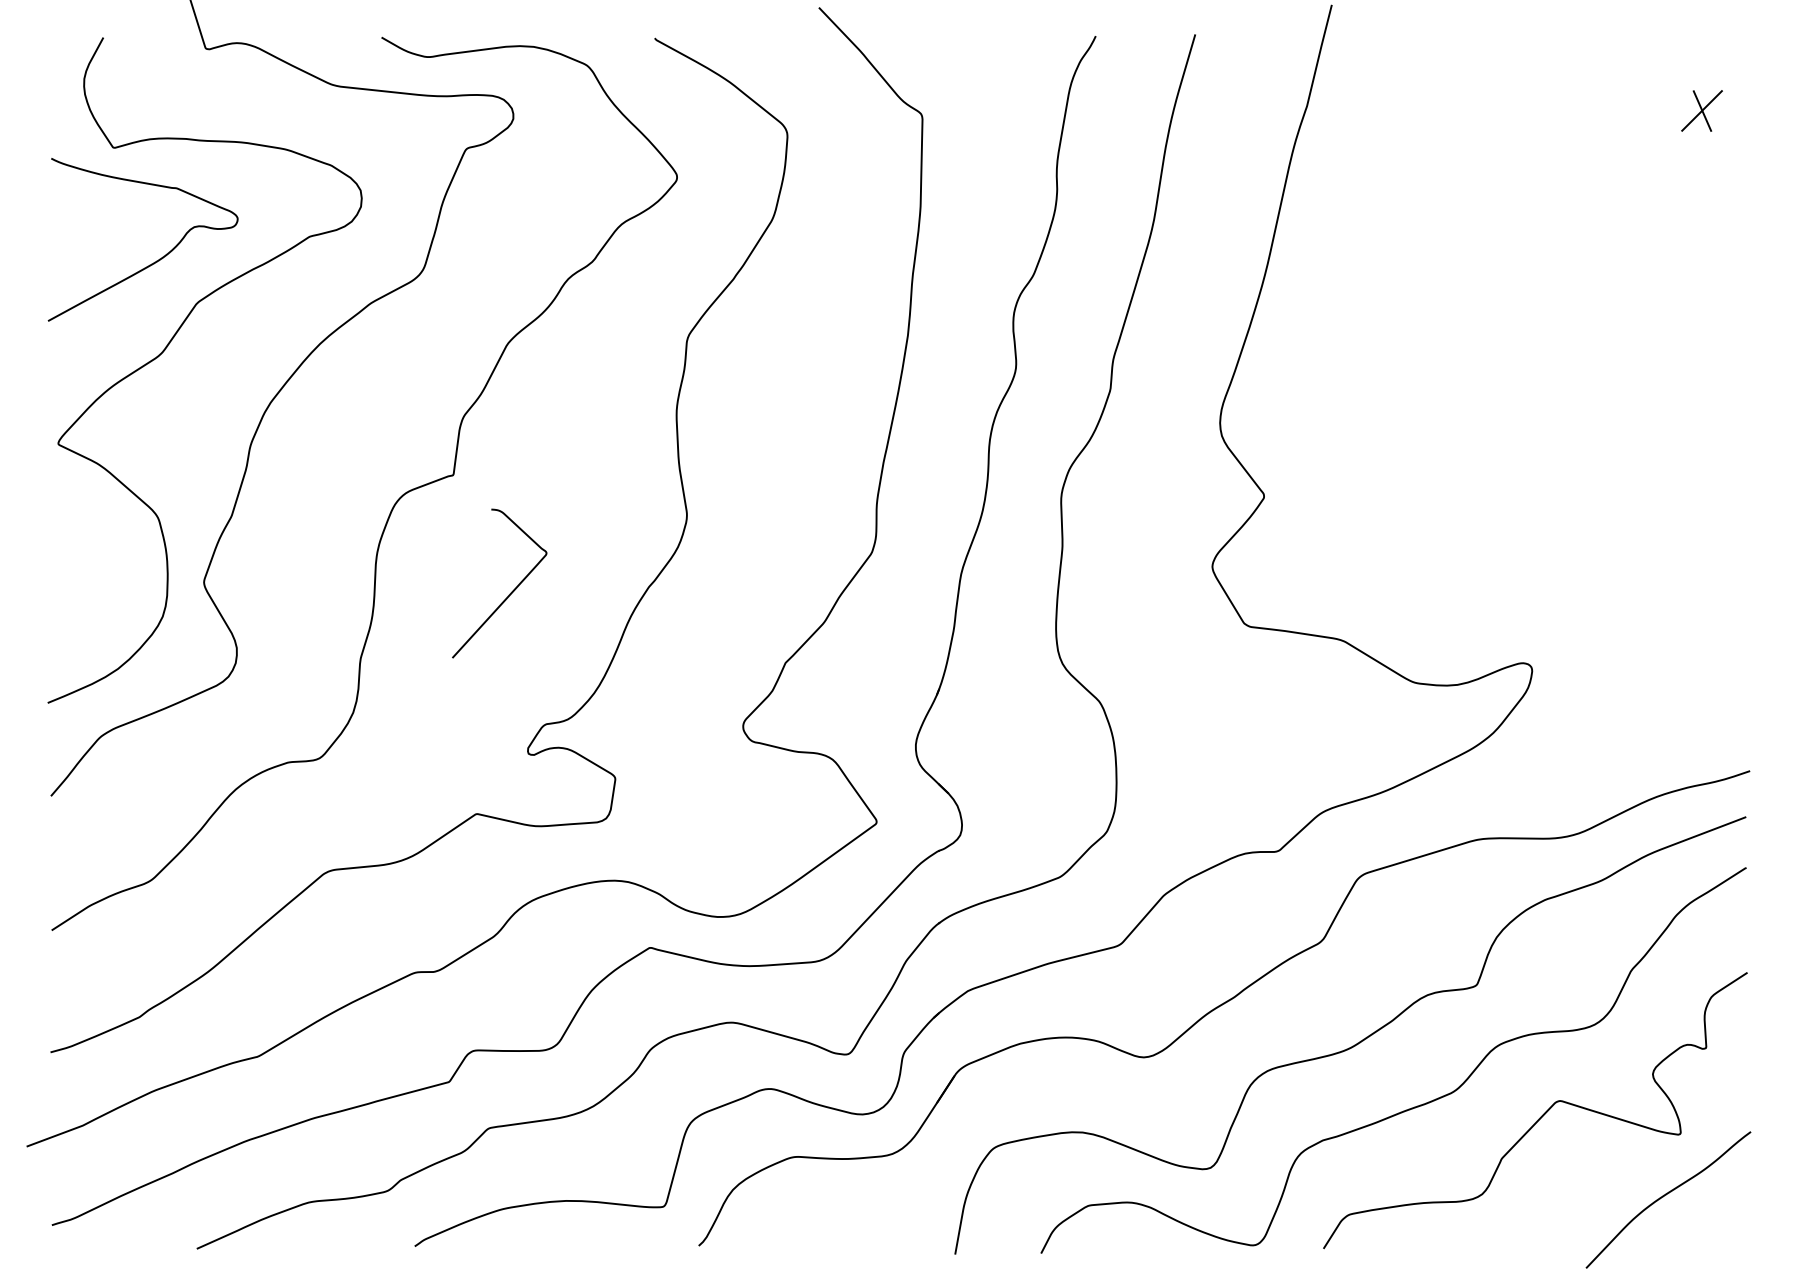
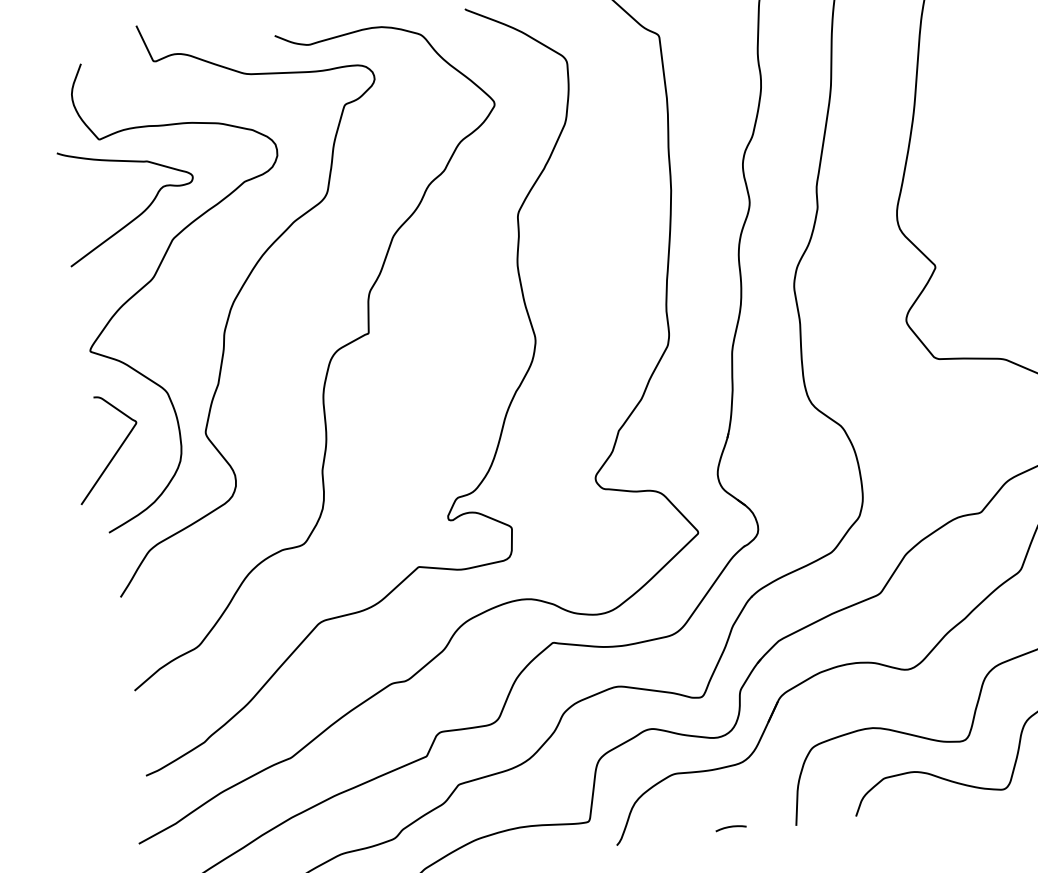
curve: (509, 593) -> (114, 454), moved
curve: (862, 1243) -> (730, 827), added

